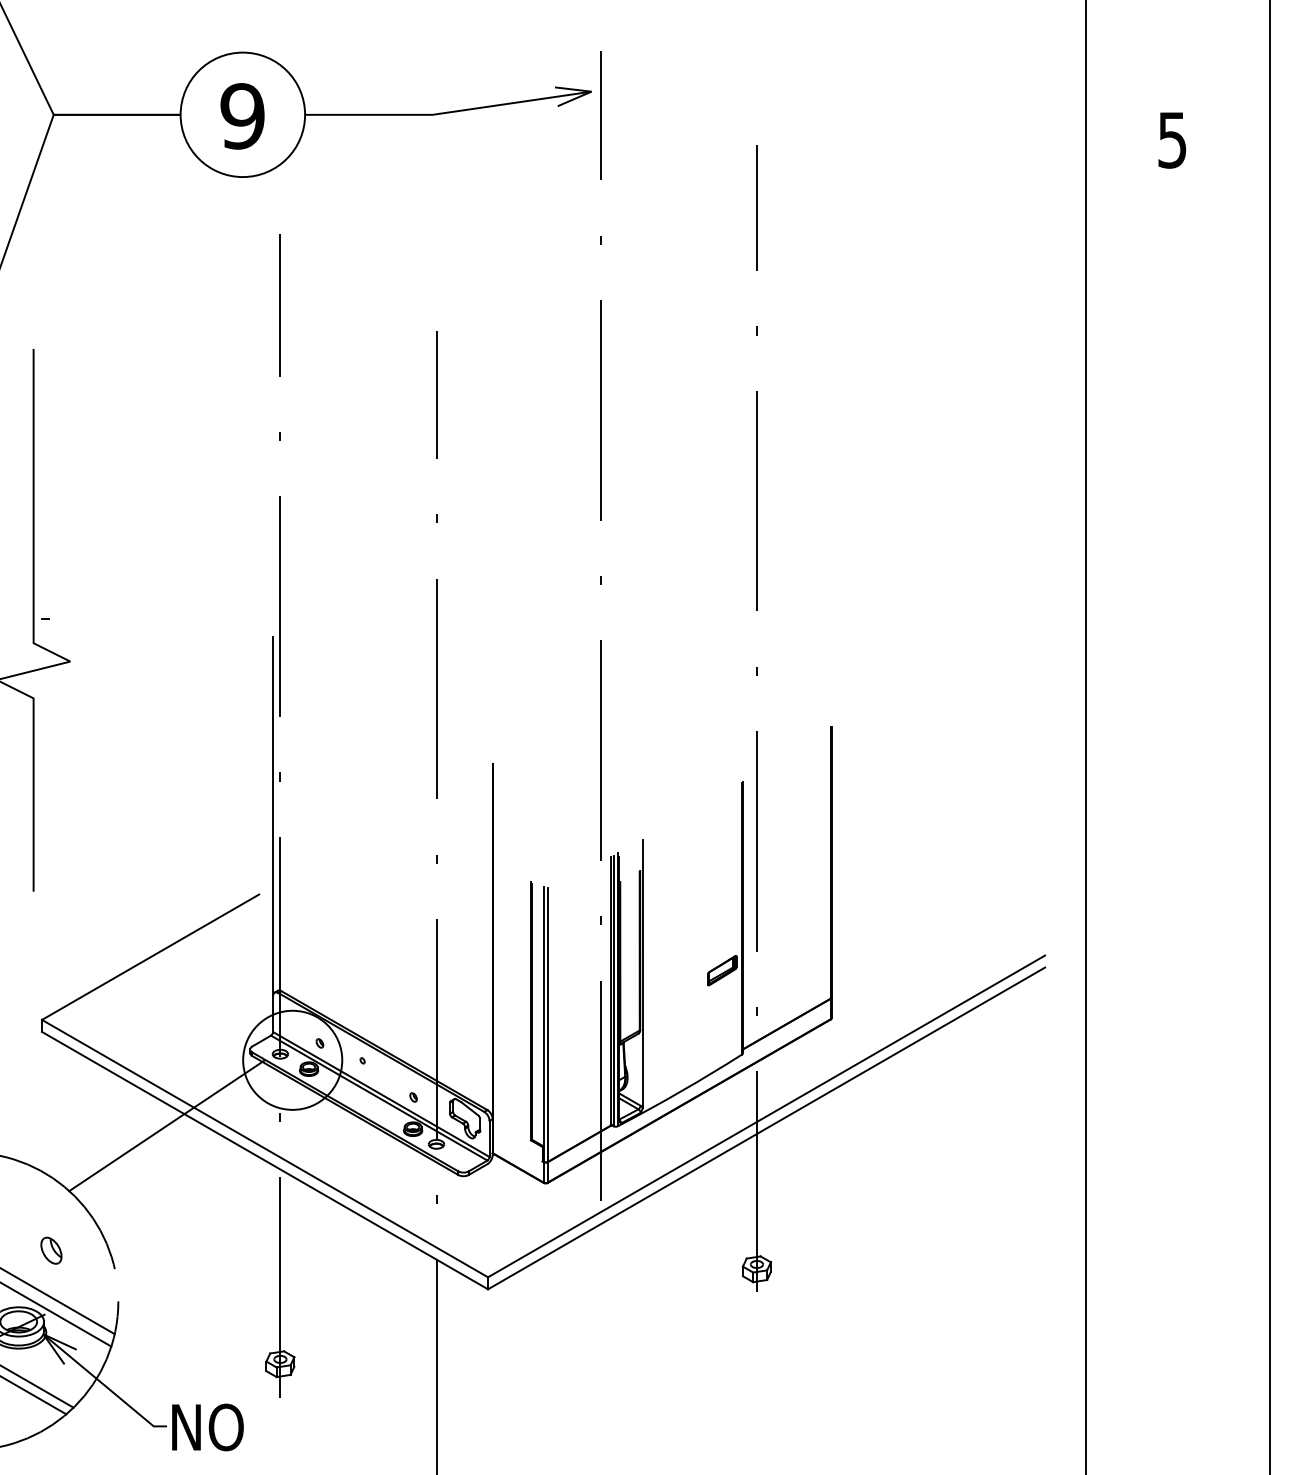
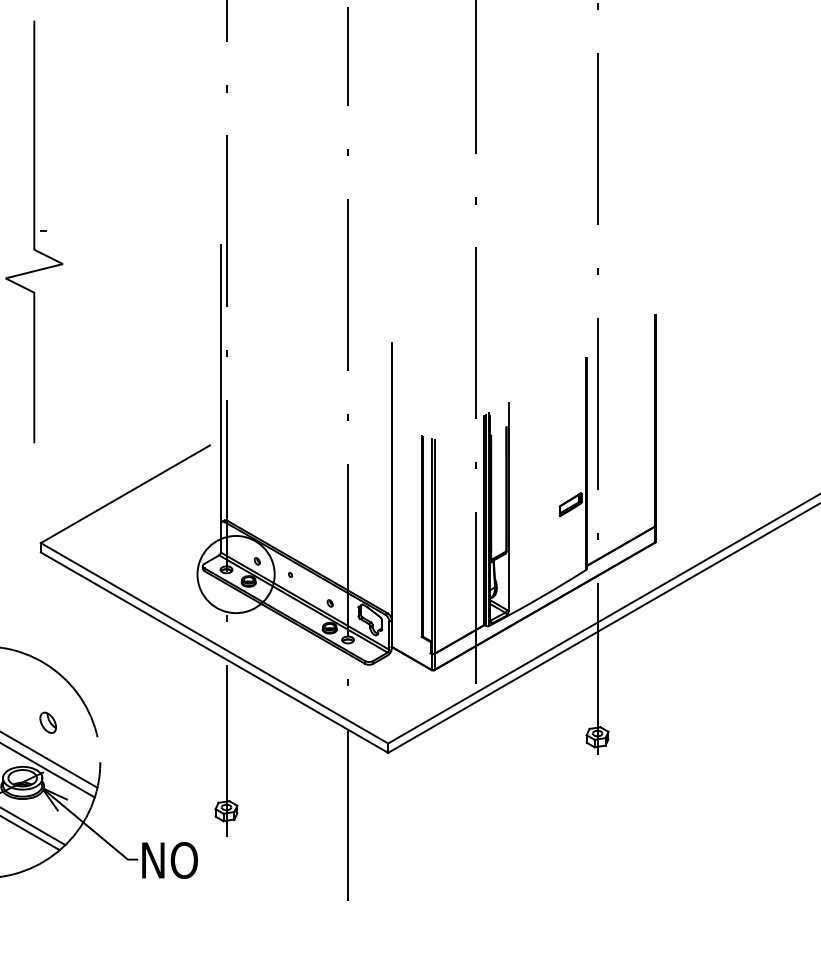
line: (166, 1125) -> (137, 625), removed

